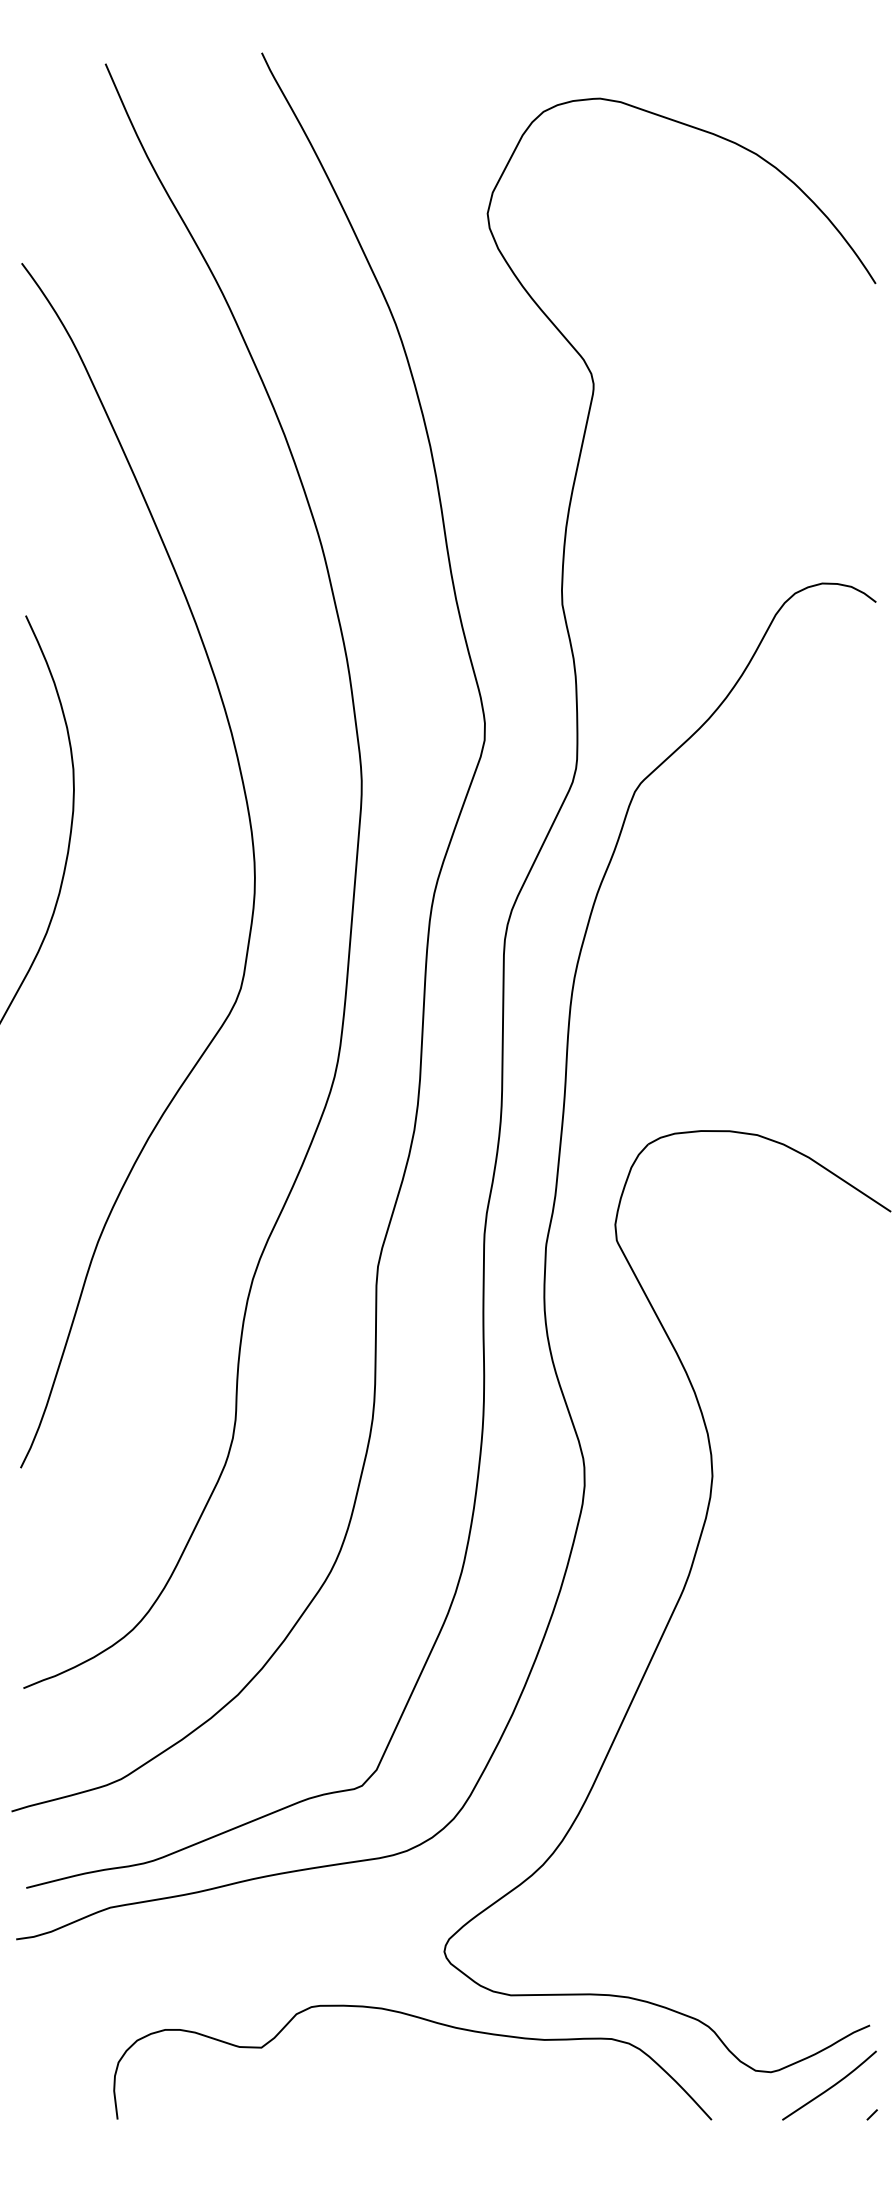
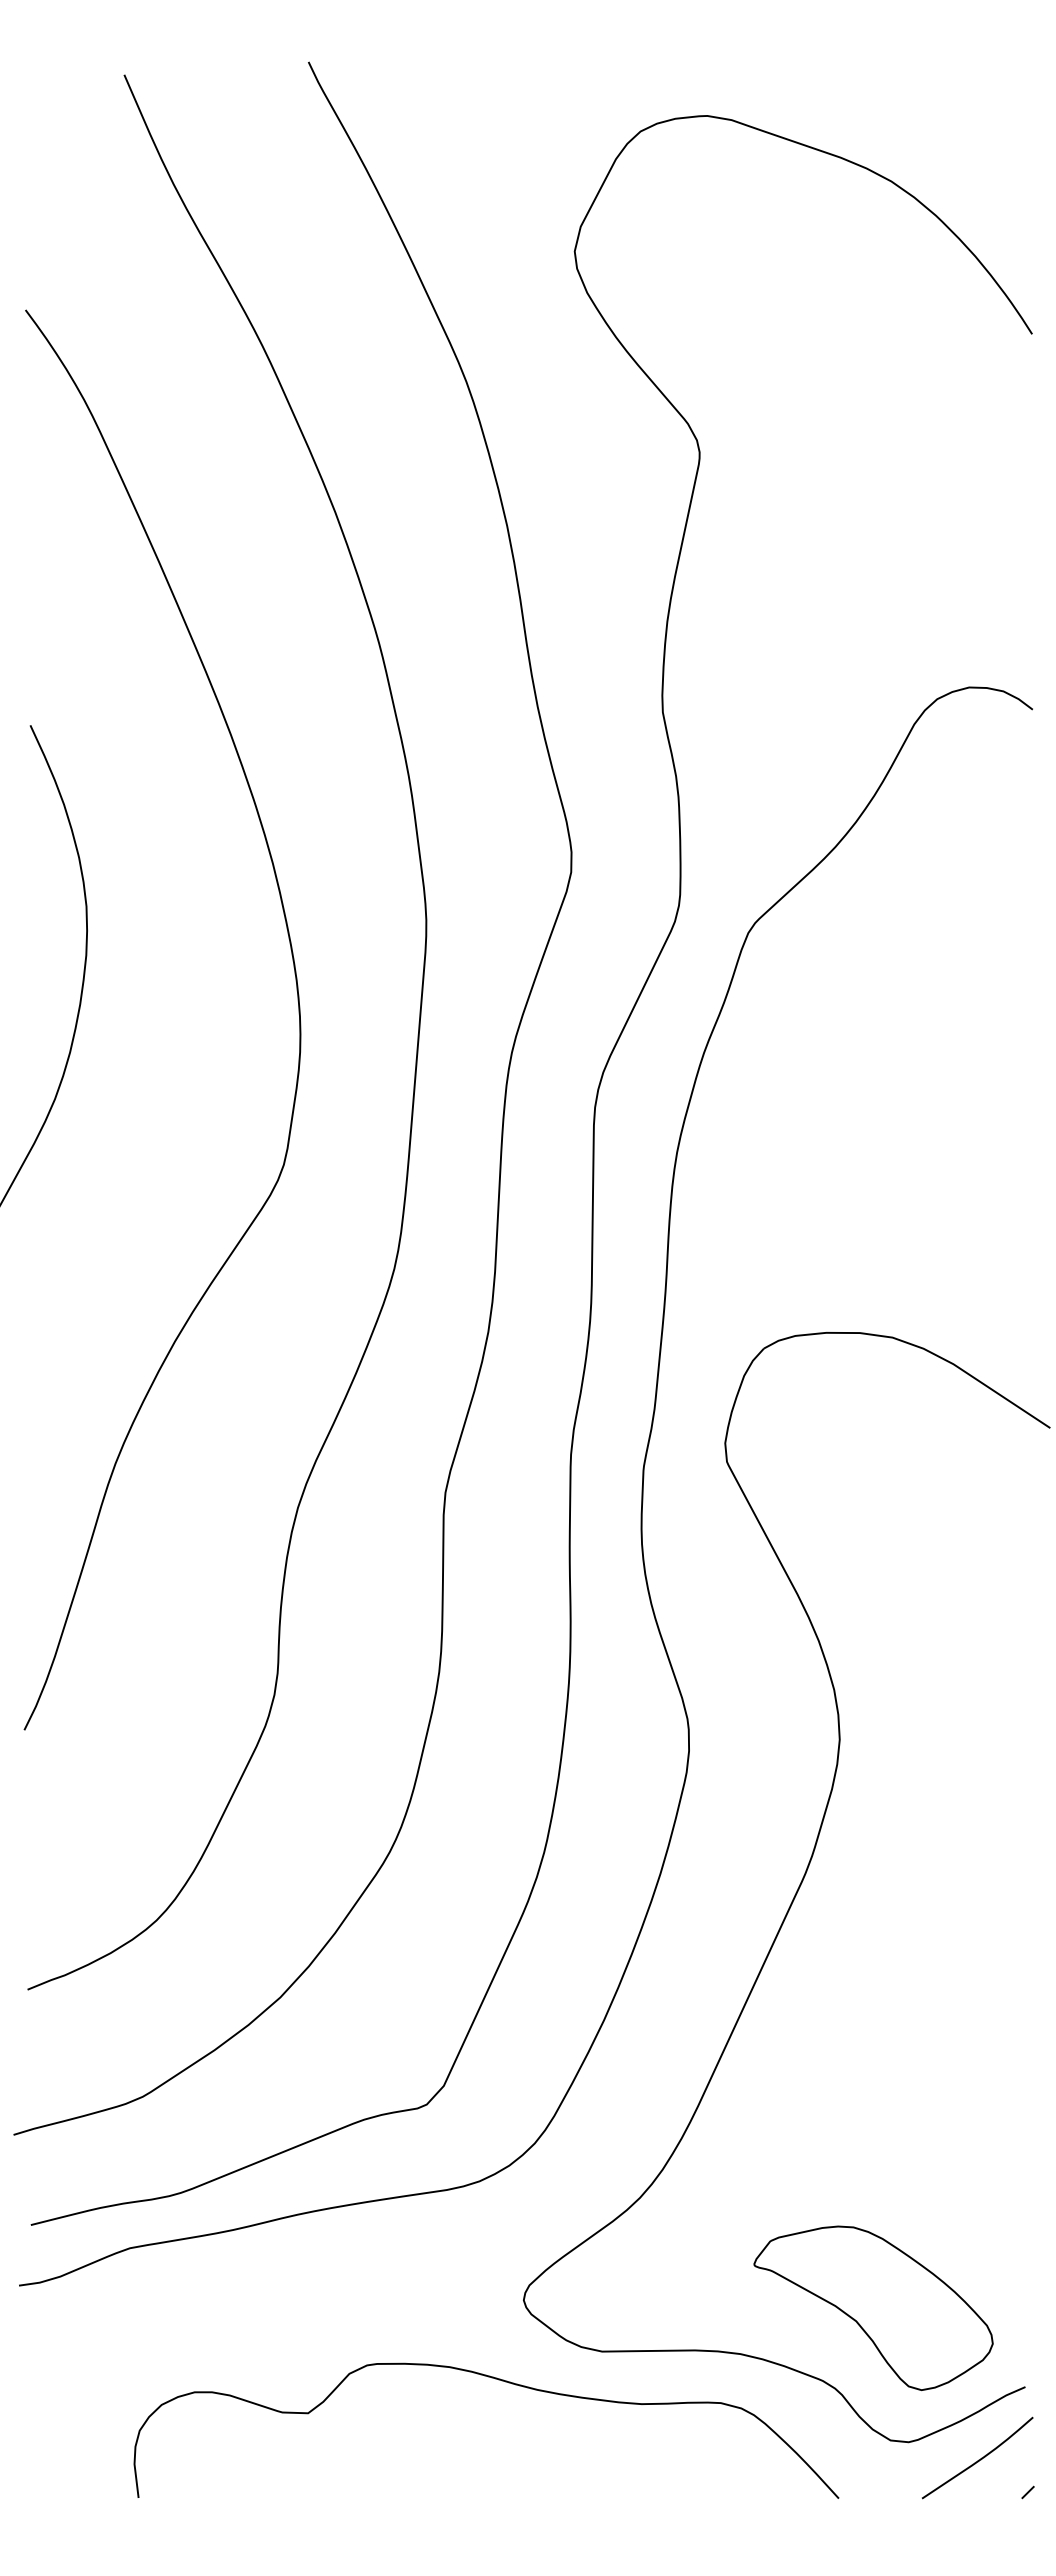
part: (741, 1957) -> (873, 2307), added

